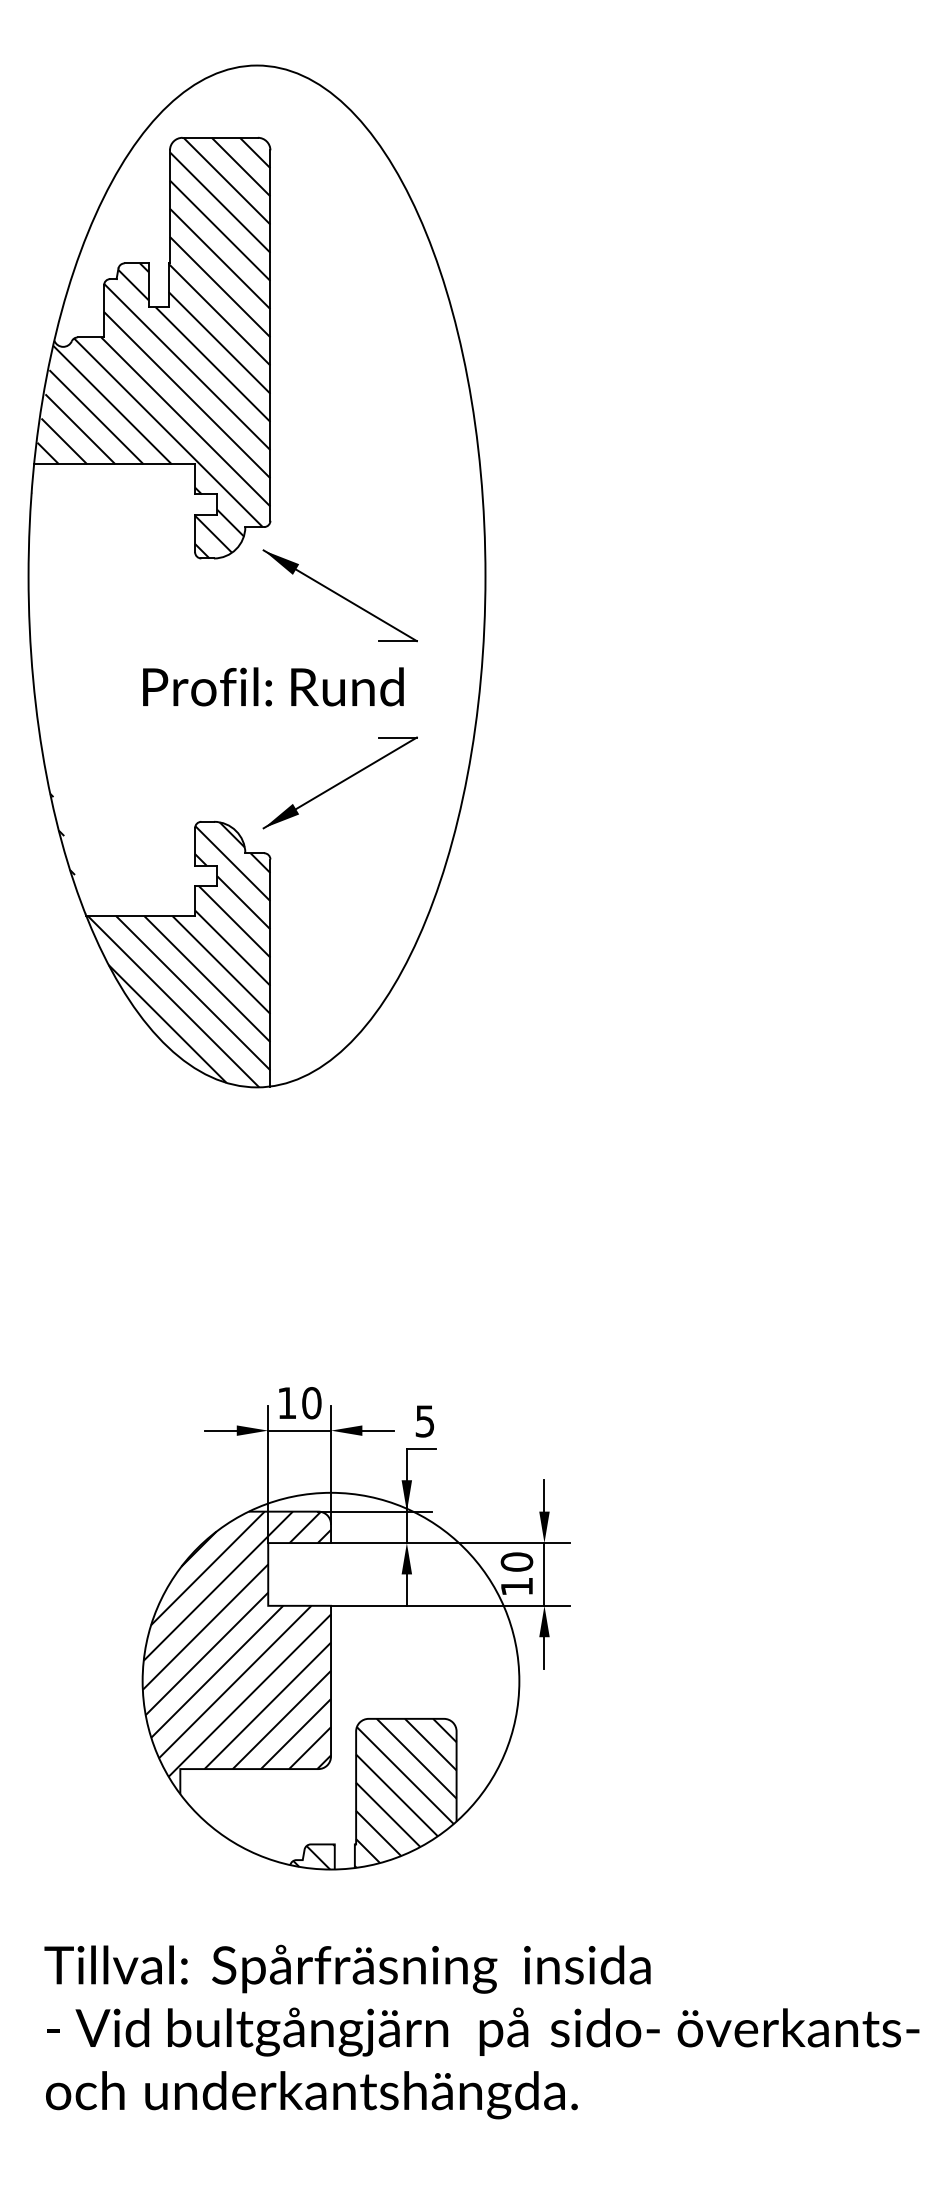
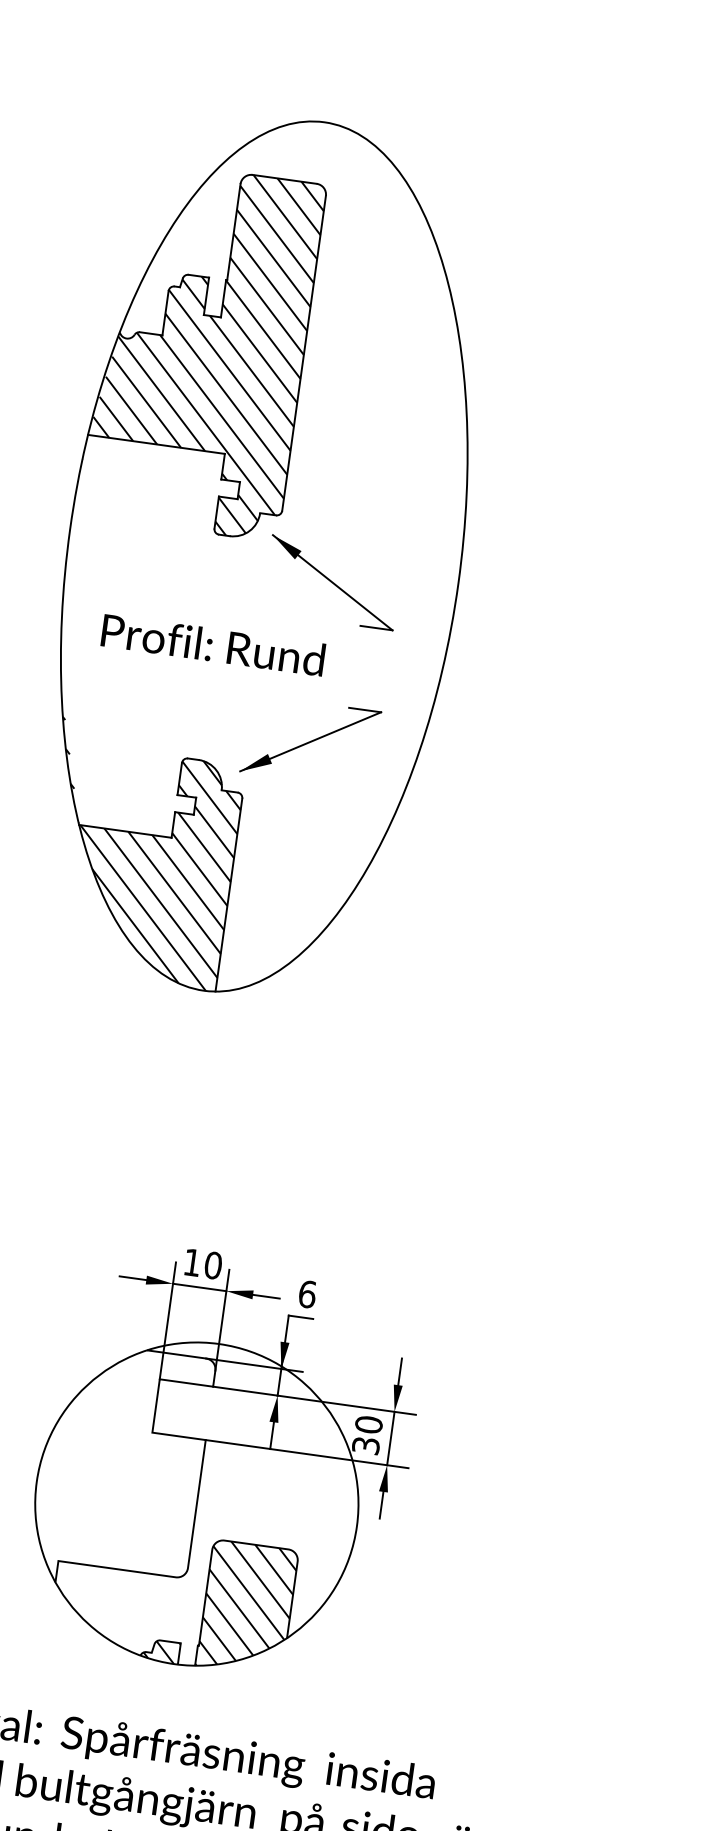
text: (273, 686) -> (213, 644), moved
text: (424, 1421) -> (306, 1294), 5 -> 6
text: (516, 1586) -> (365, 1445), 10 -> 30
hatch: (236, 1652) -> (119, 1468), removed

